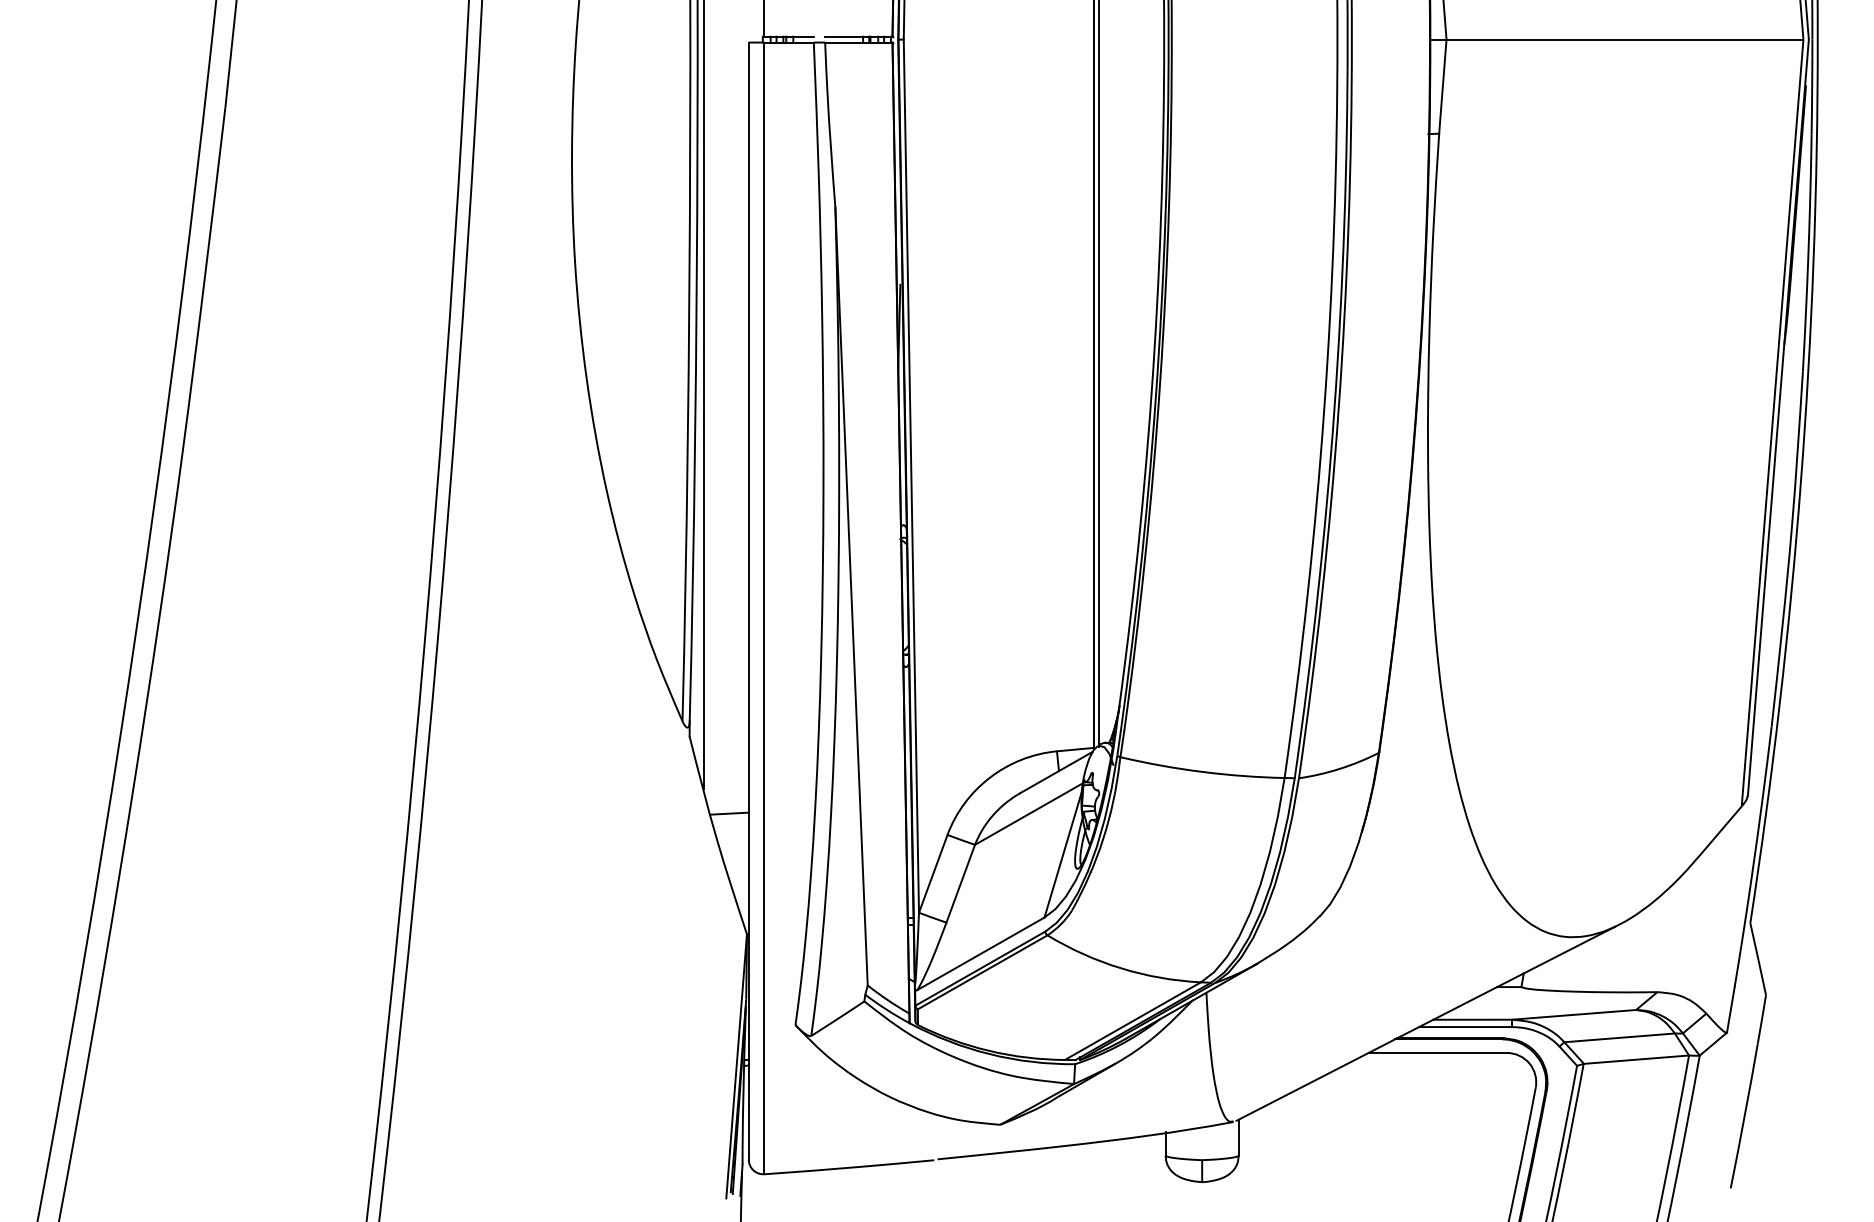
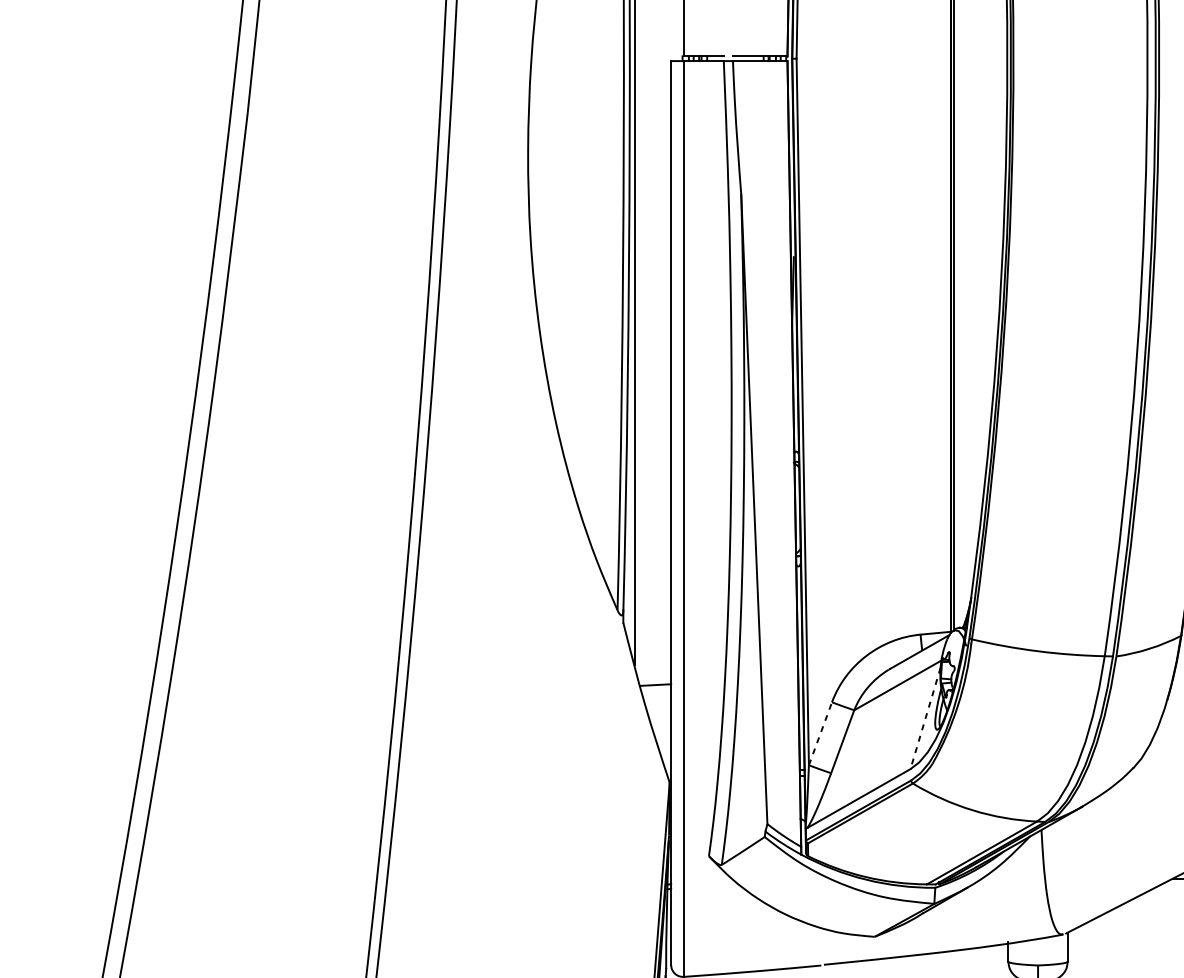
line: (1062, 855) -> (925, 718), solid -> dashed
line: (933, 873) -> (820, 733), solid -> dashed

